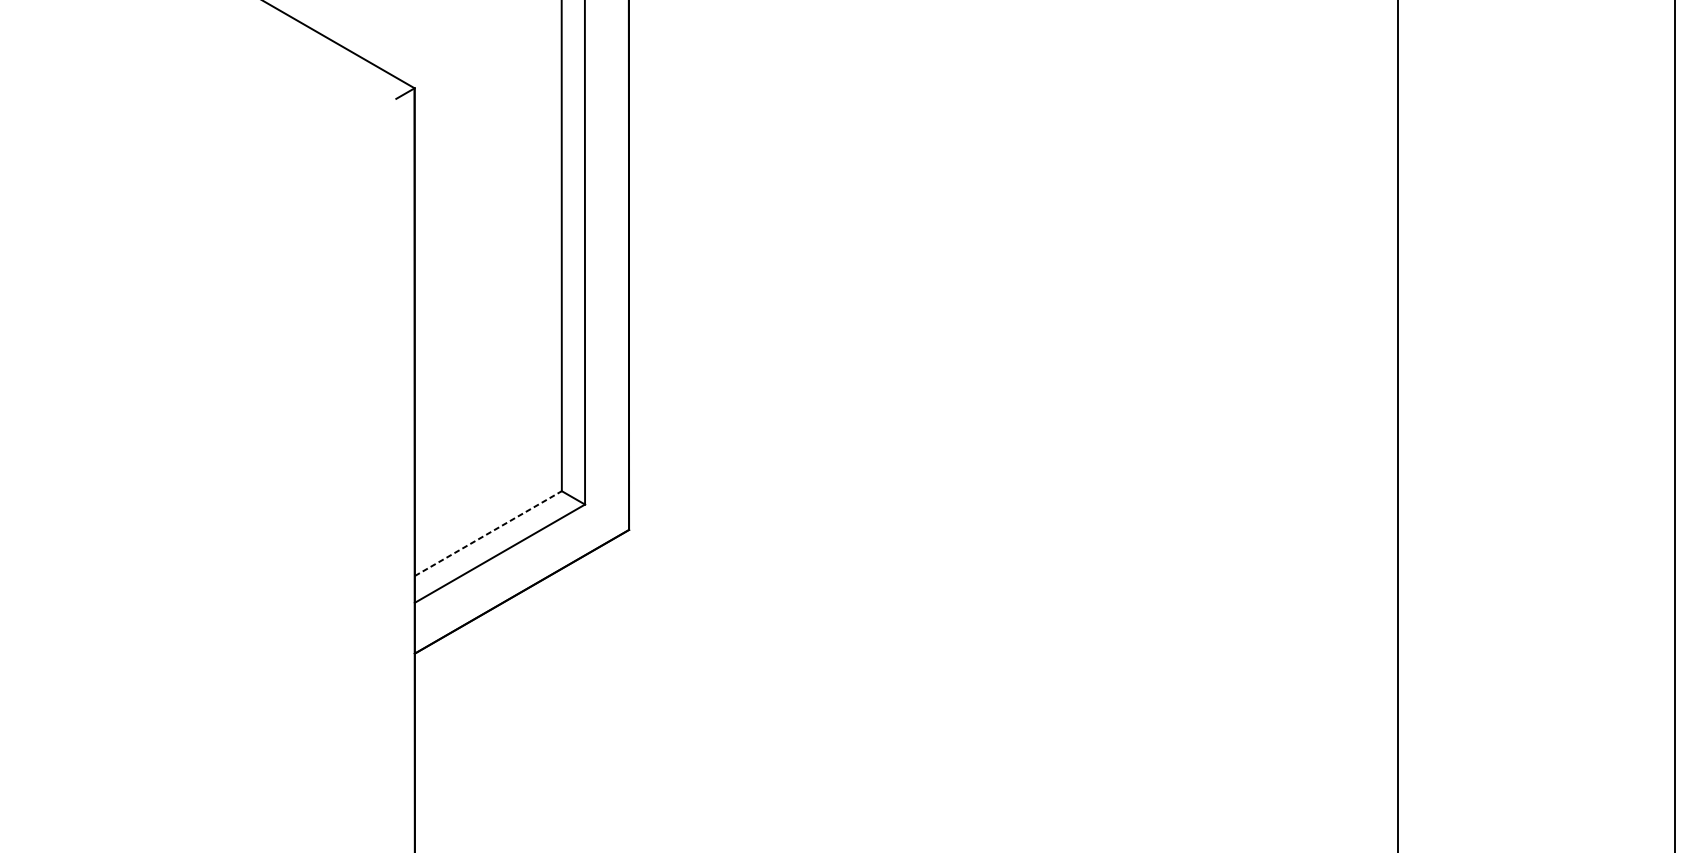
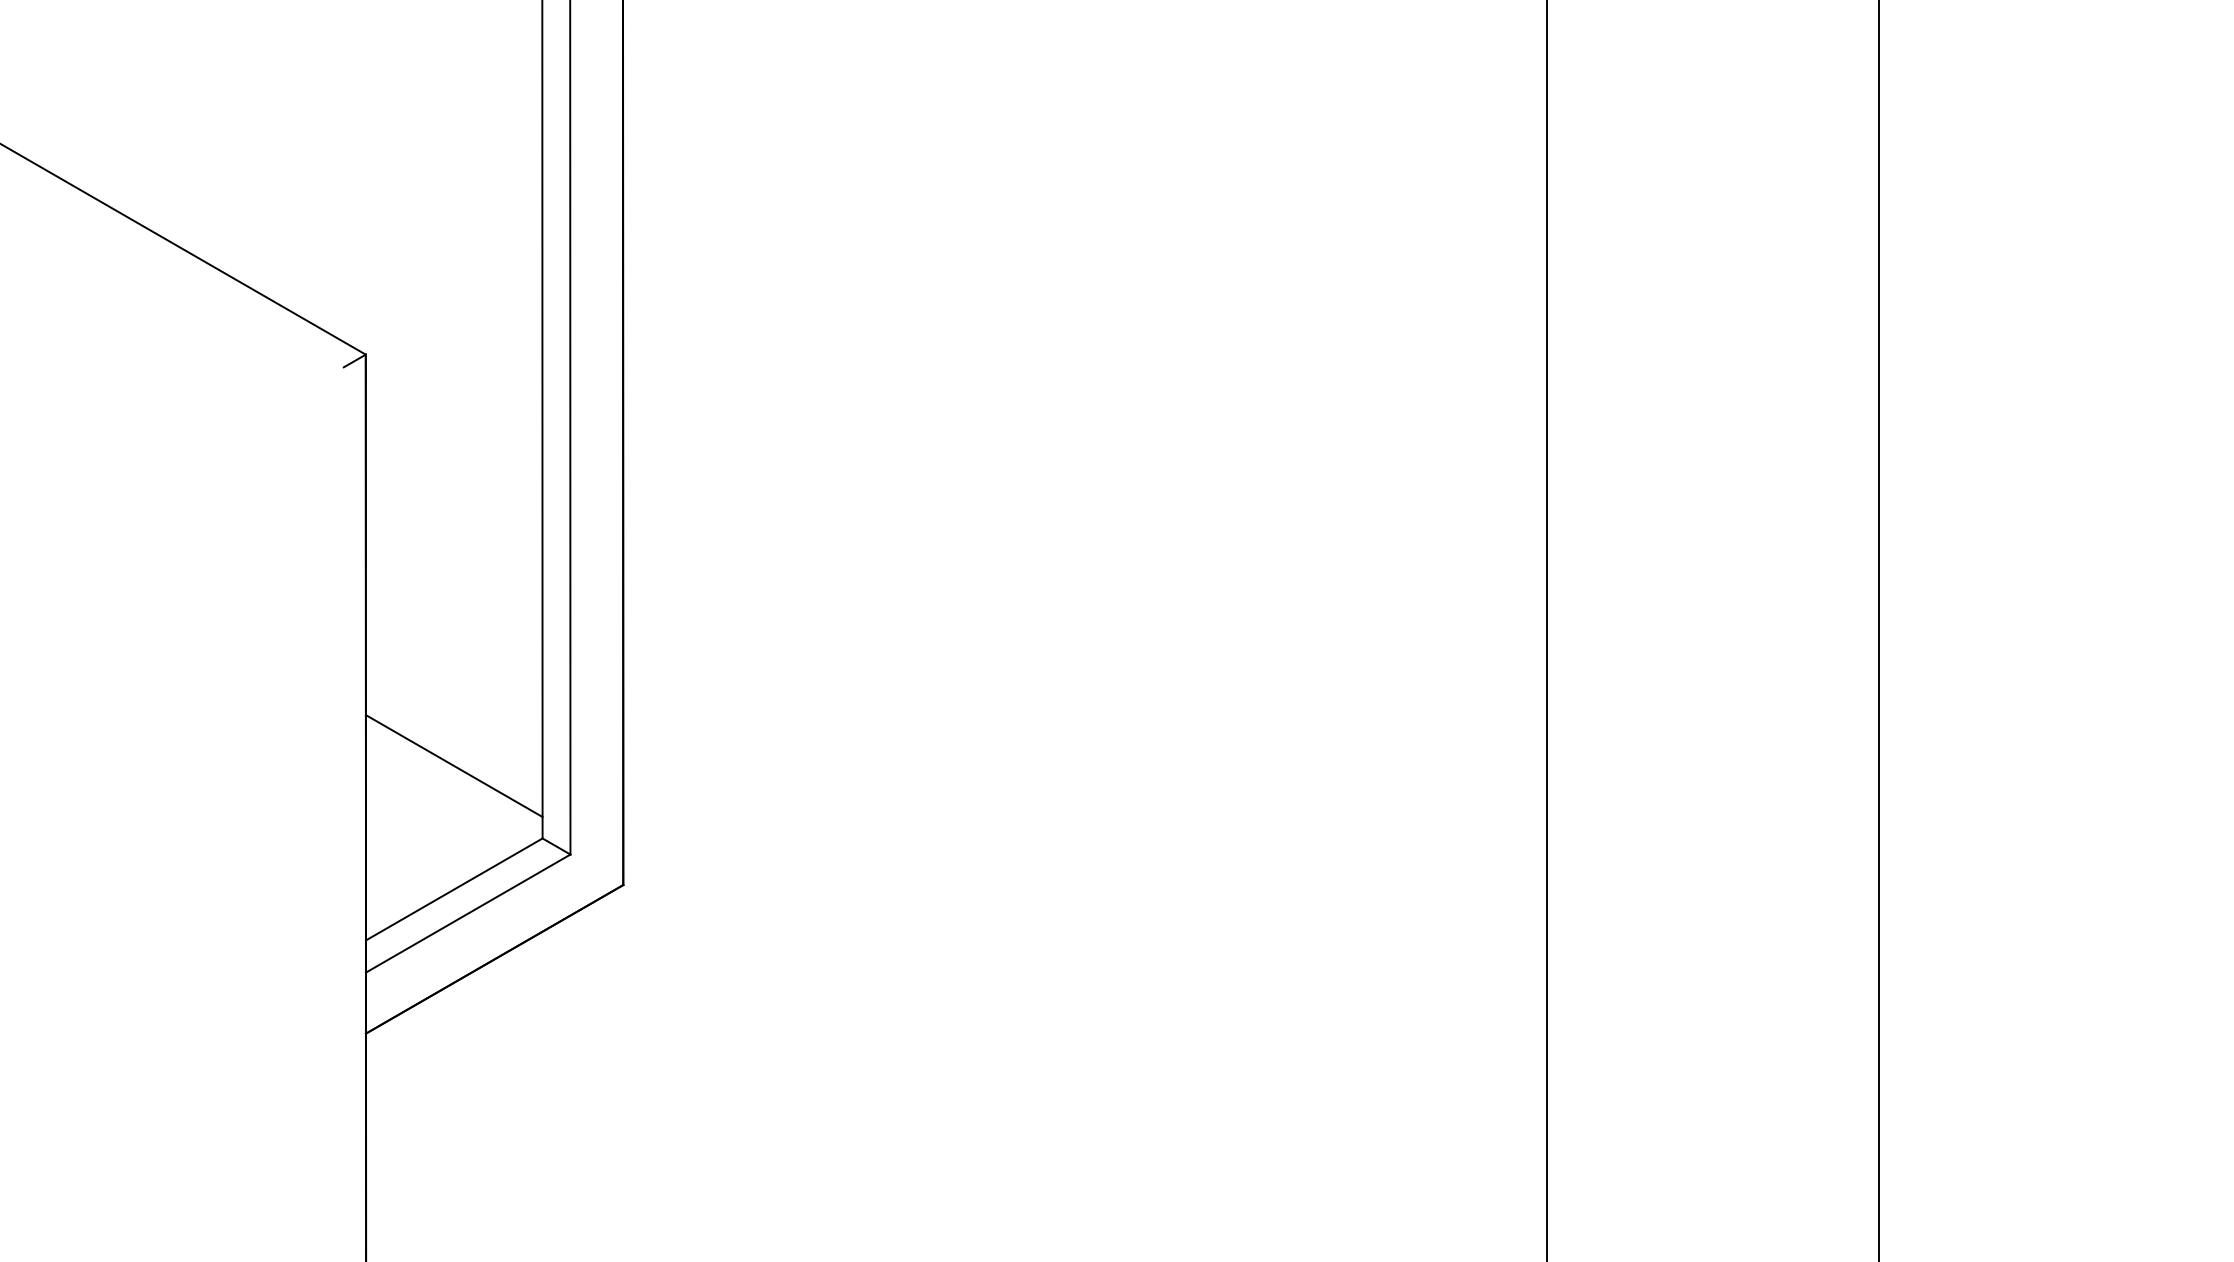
line: (487, 431) -> (453, 766), added
line: (488, 533) -> (454, 889), dashed -> solid

